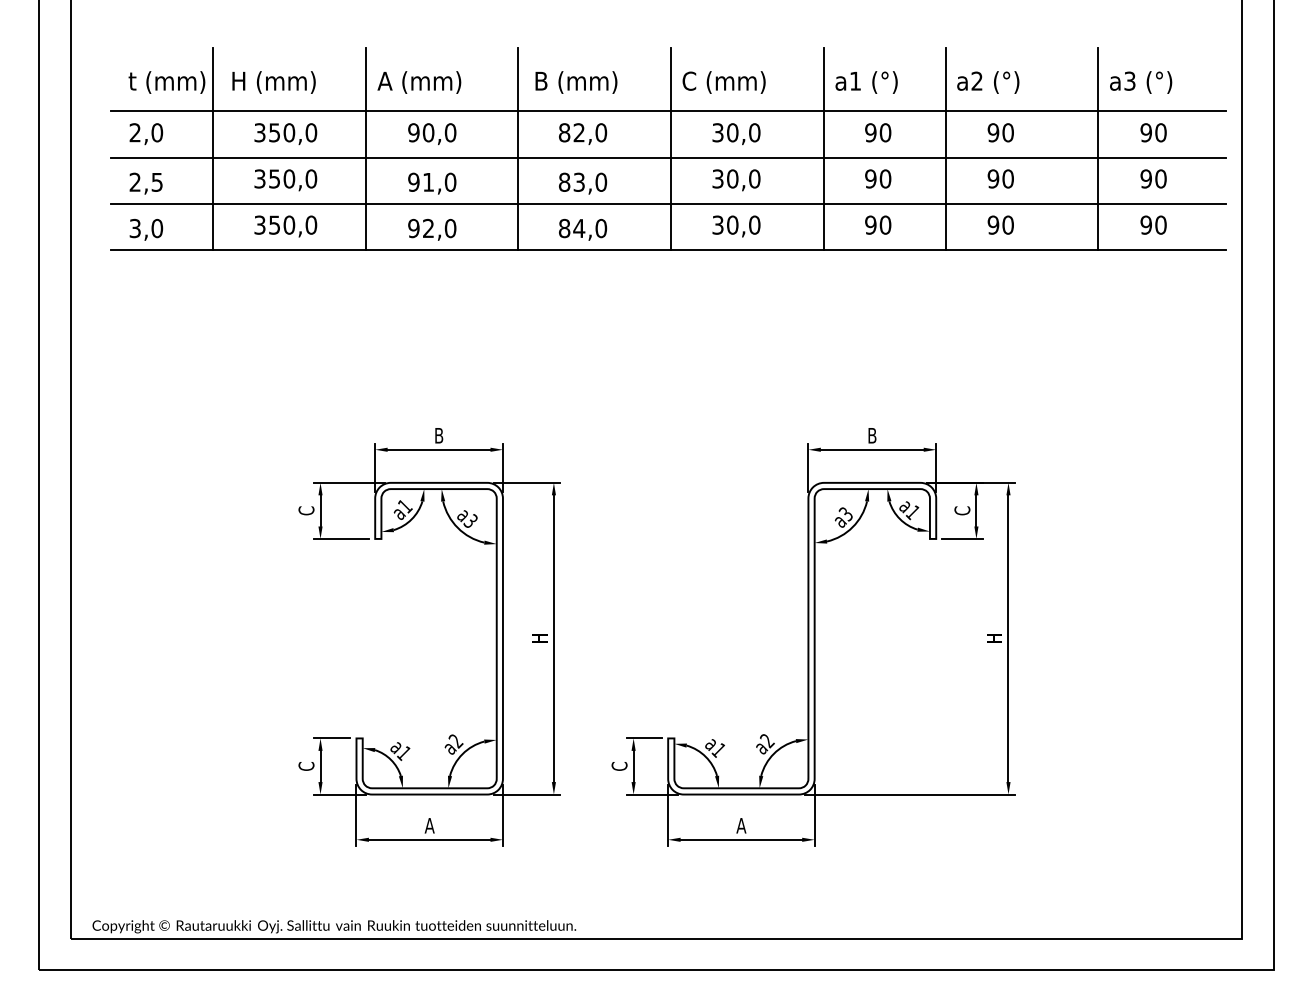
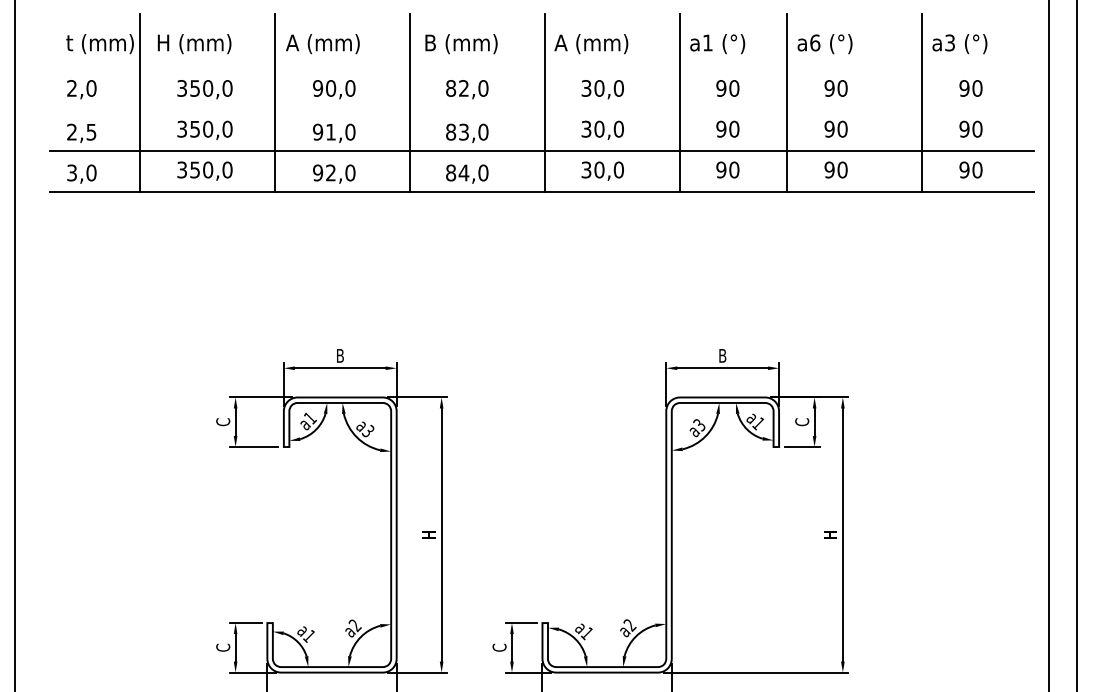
text: (977, 80) -> (815, 42), a2 -> a6
text: (723, 82) -> (591, 44), C (mm) -> A (mm)
line: (667, 111) -> (541, 69), removed
line: (667, 157) -> (541, 110), removed

